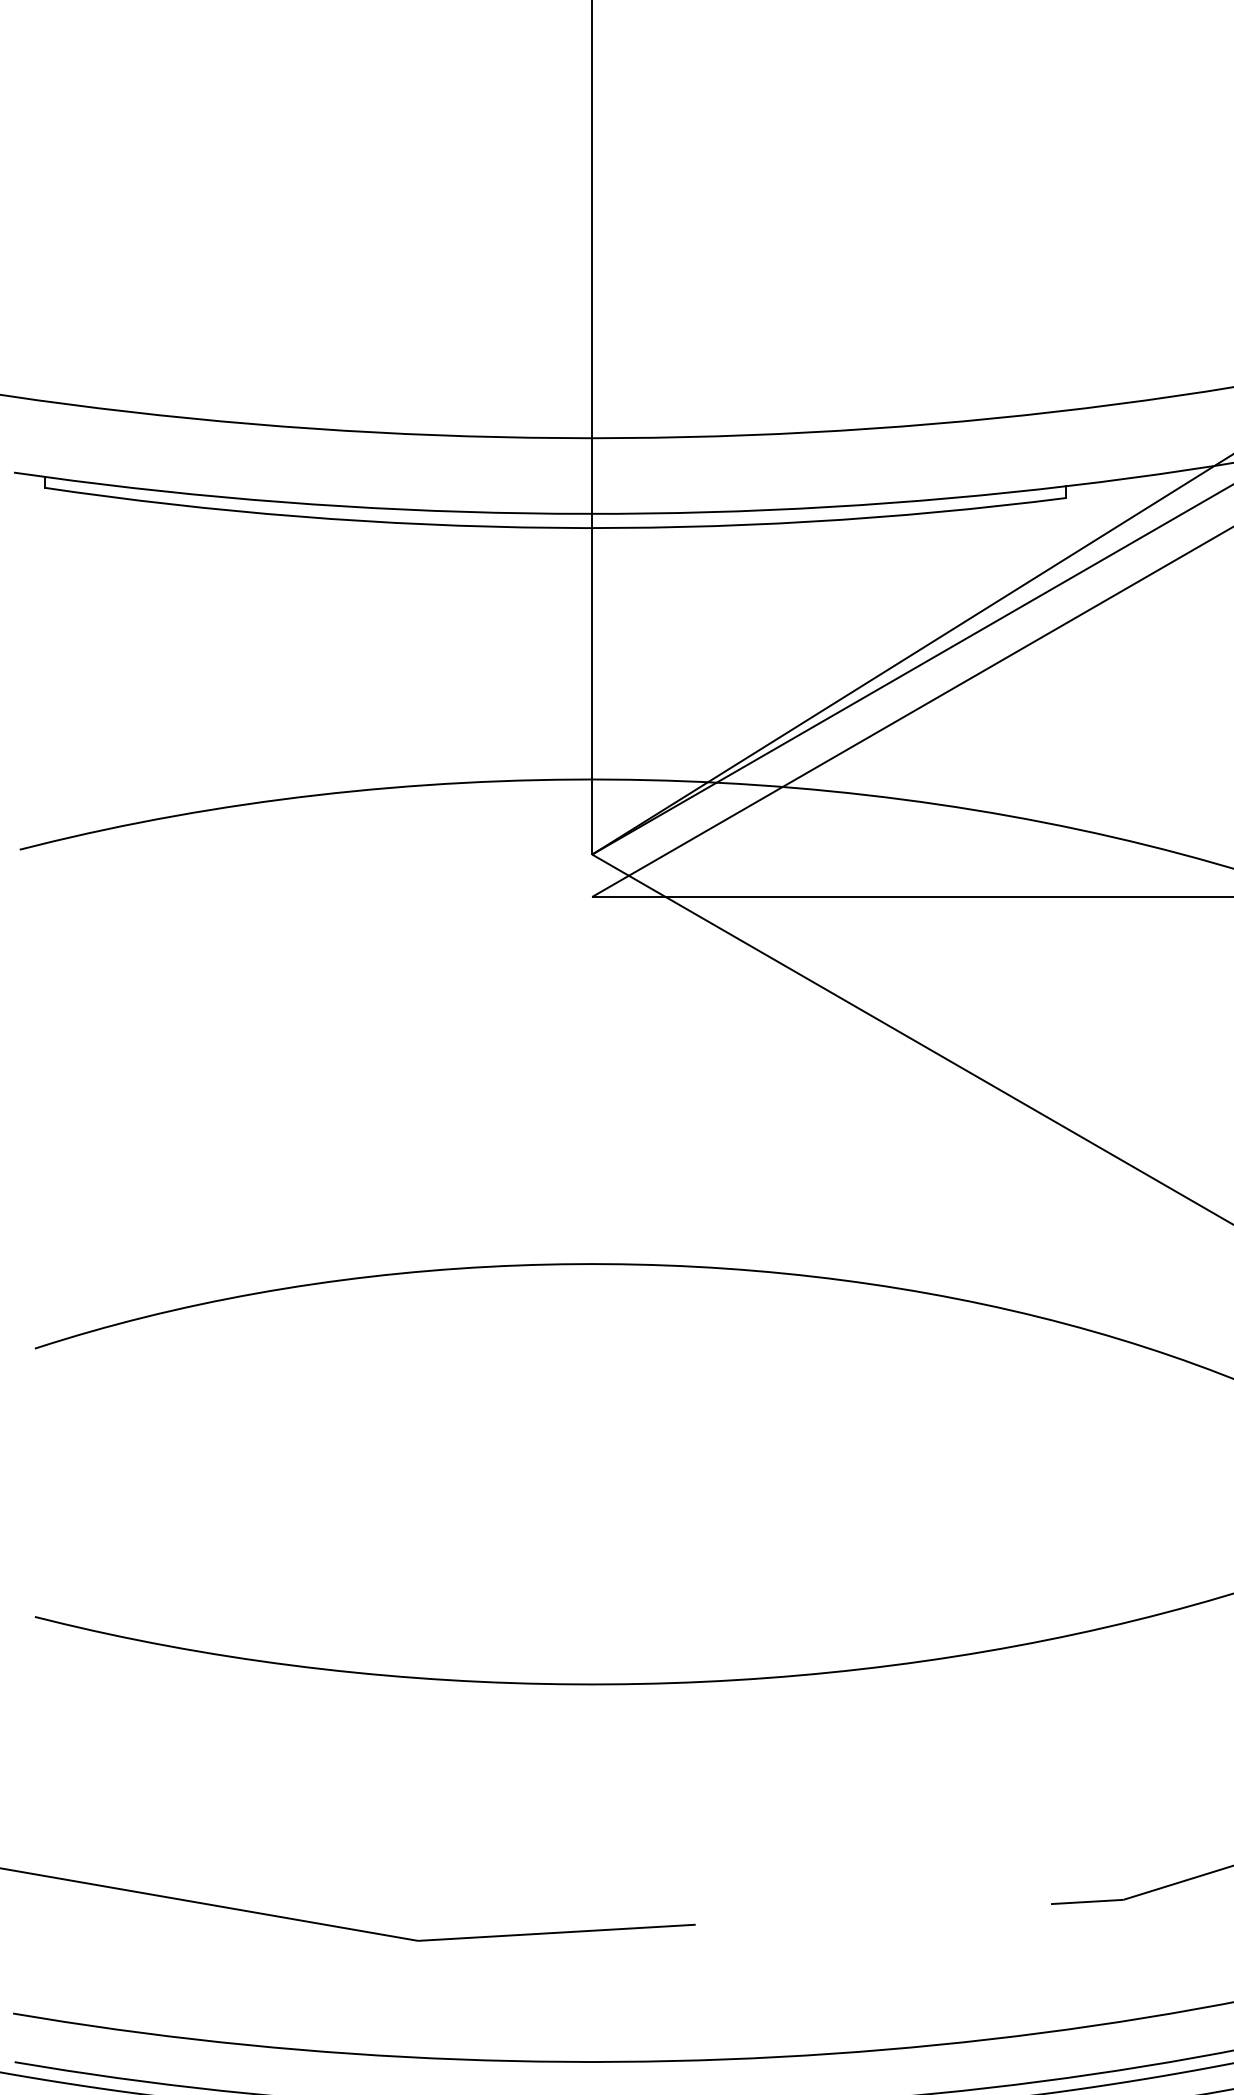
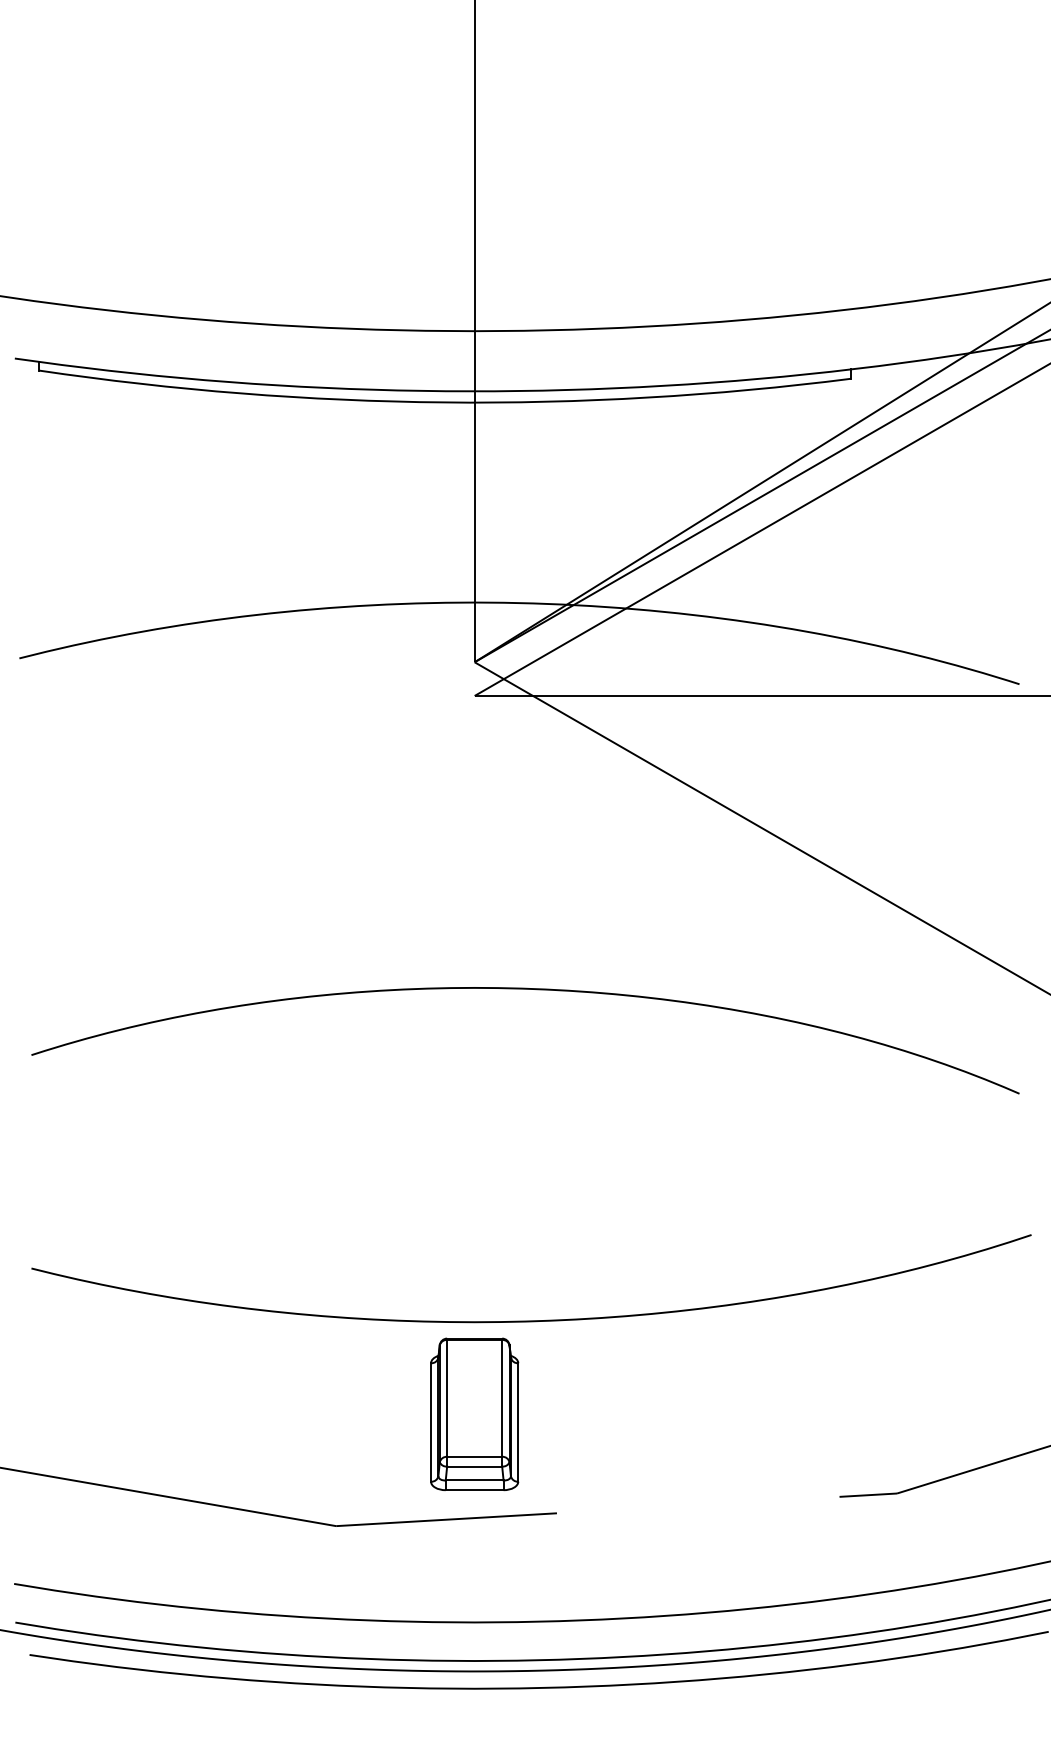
part: (592, 1800) -> (474, 1414), added

